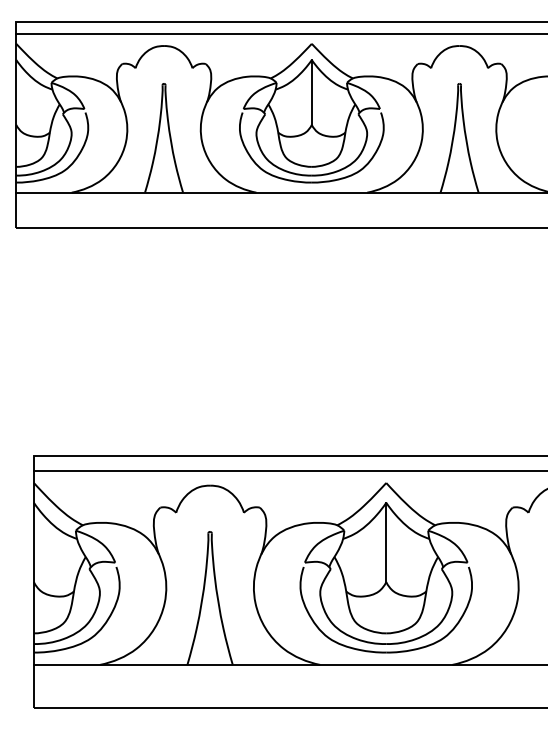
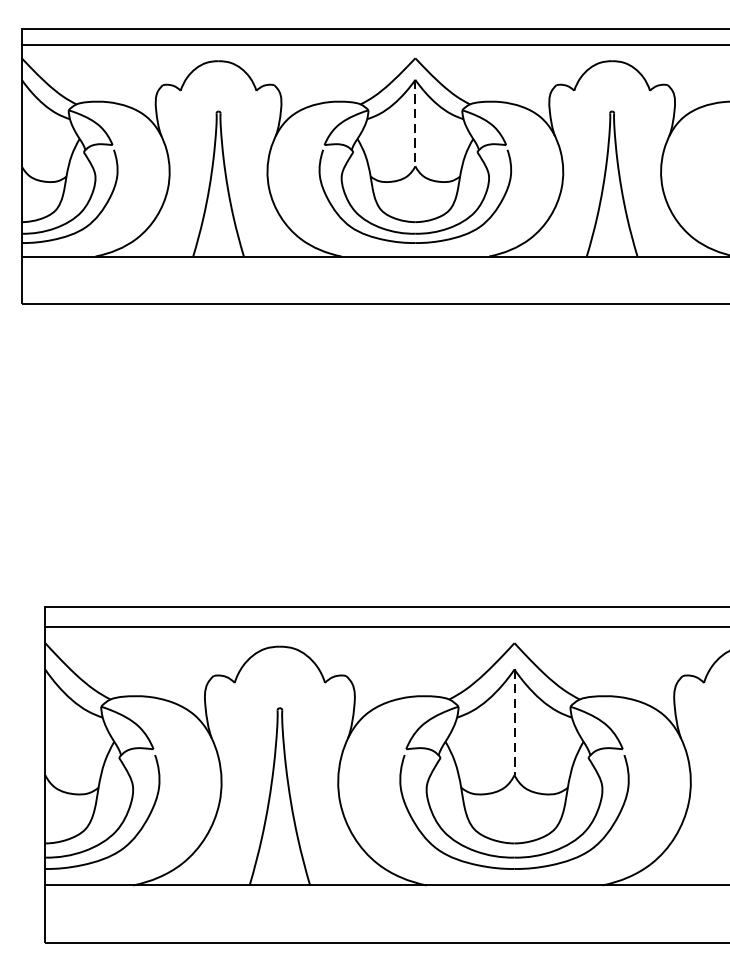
line: (311, 92) -> (414, 123), solid -> dashed
line: (386, 542) -> (514, 722), solid -> dashed

